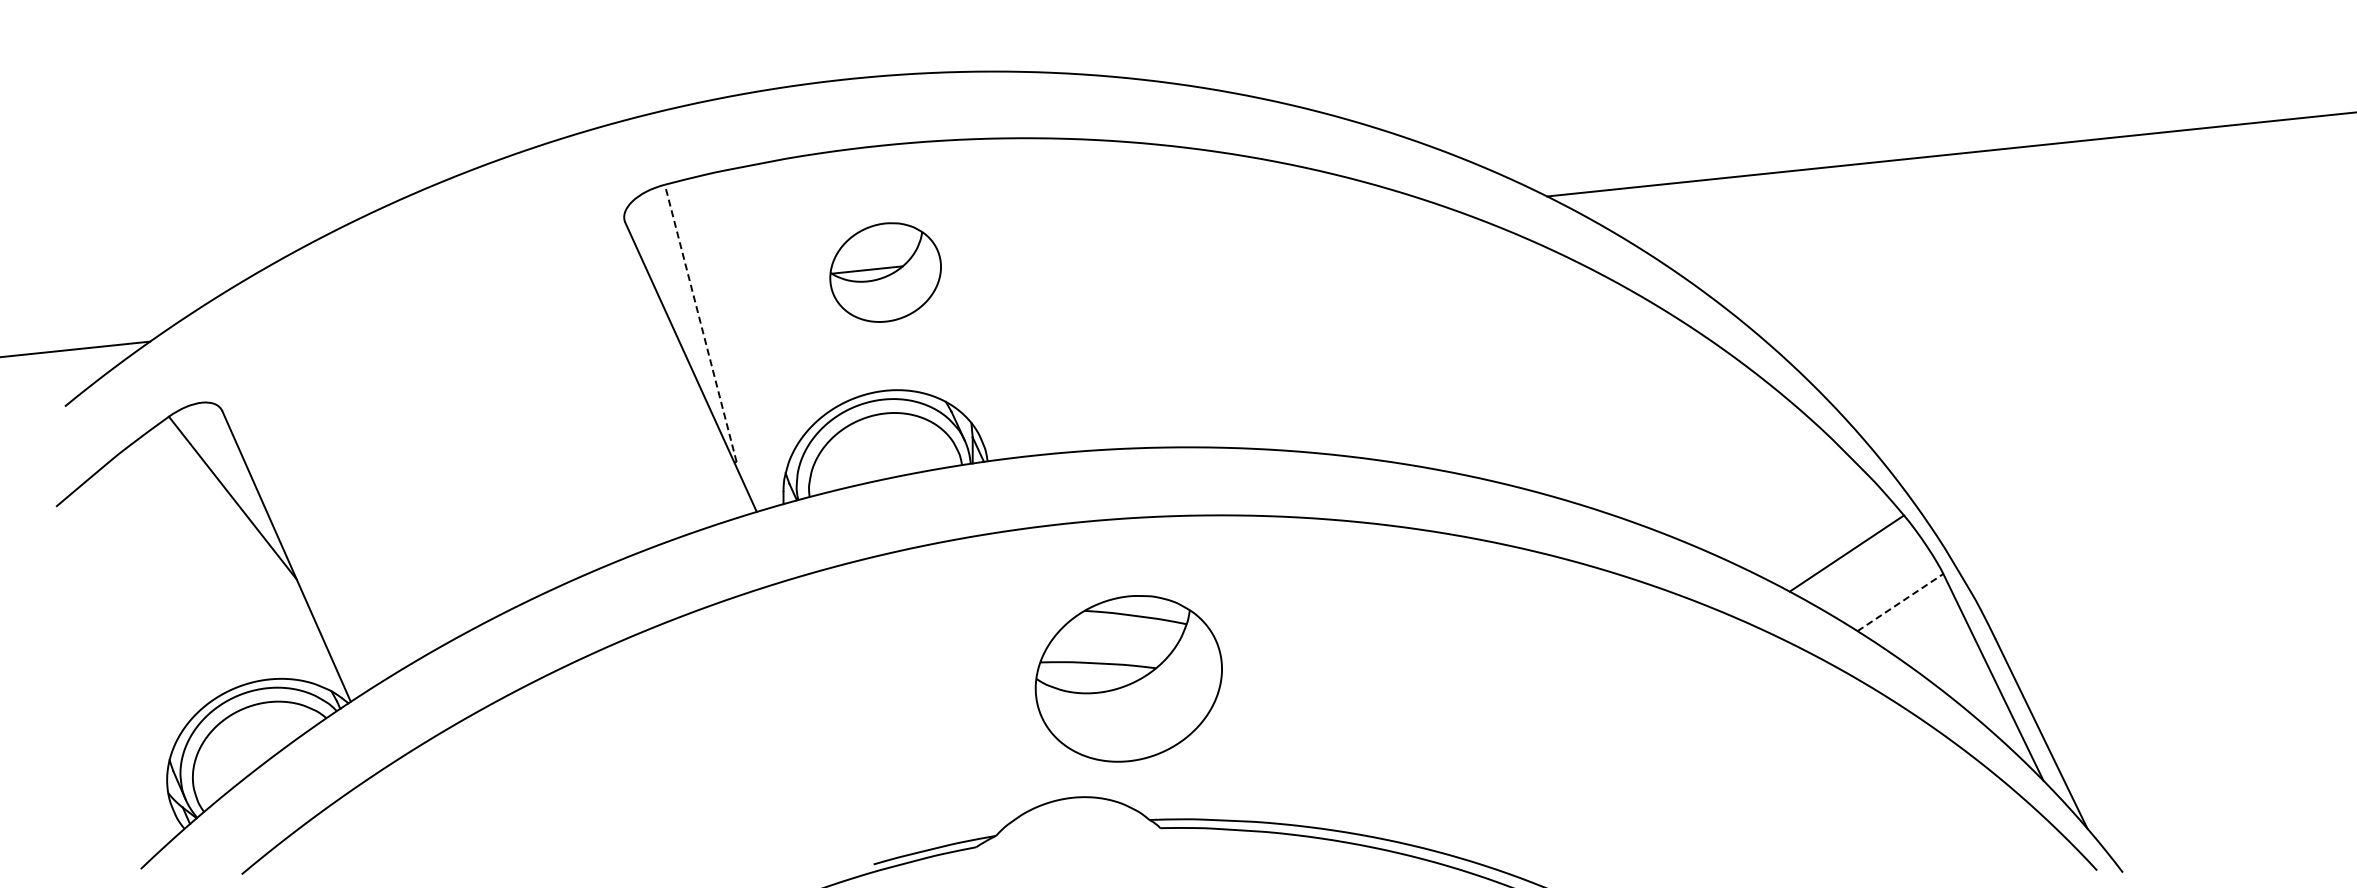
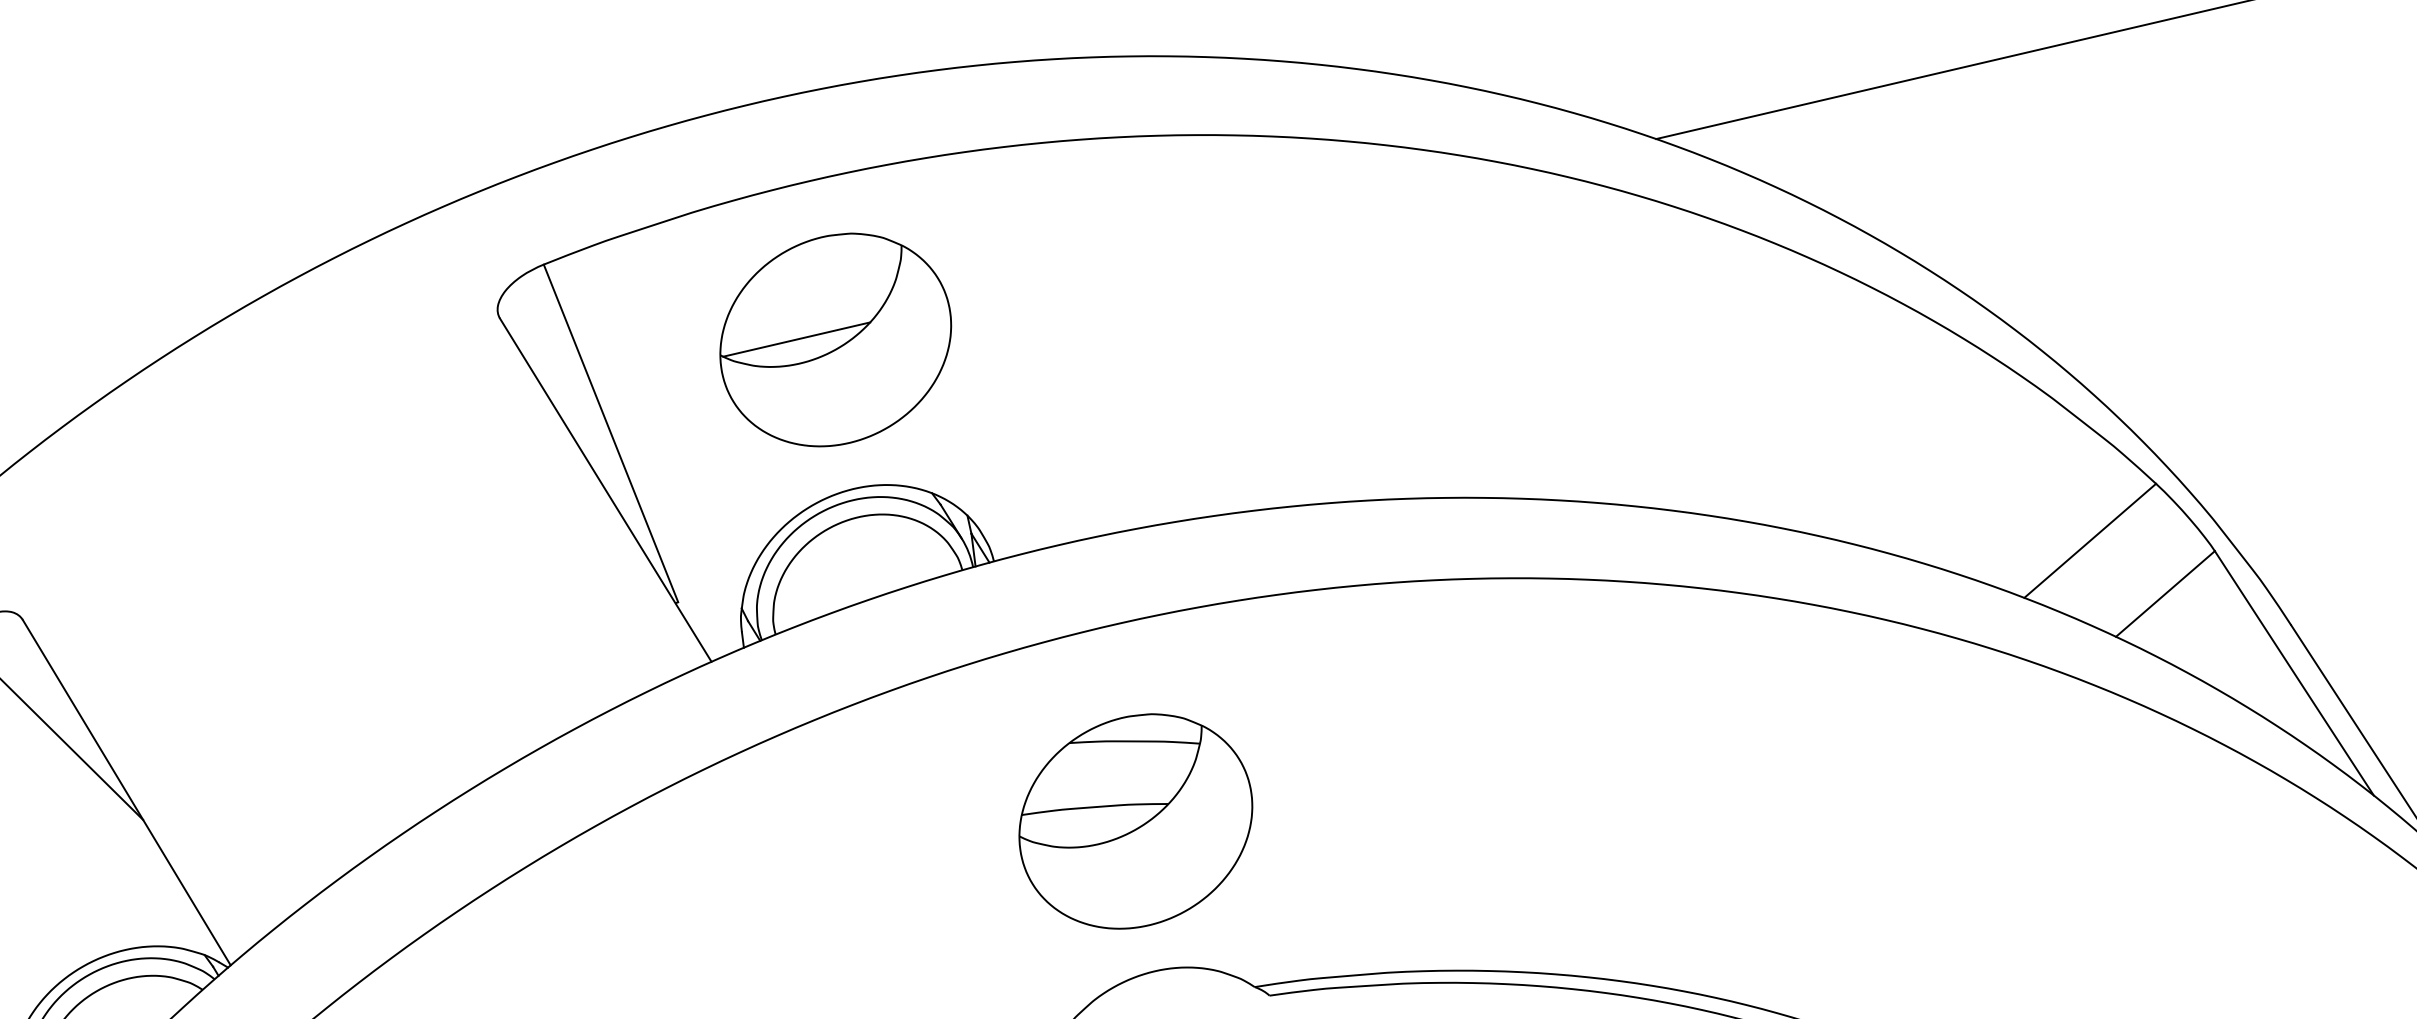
part: (885, 272) -> (835, 339), size x1.67
line: (700, 322) -> (610, 432), dashed -> solid
line: (1900, 602) -> (2165, 593), dashed -> solid
part: (1128, 678) -> (1135, 821), moved

